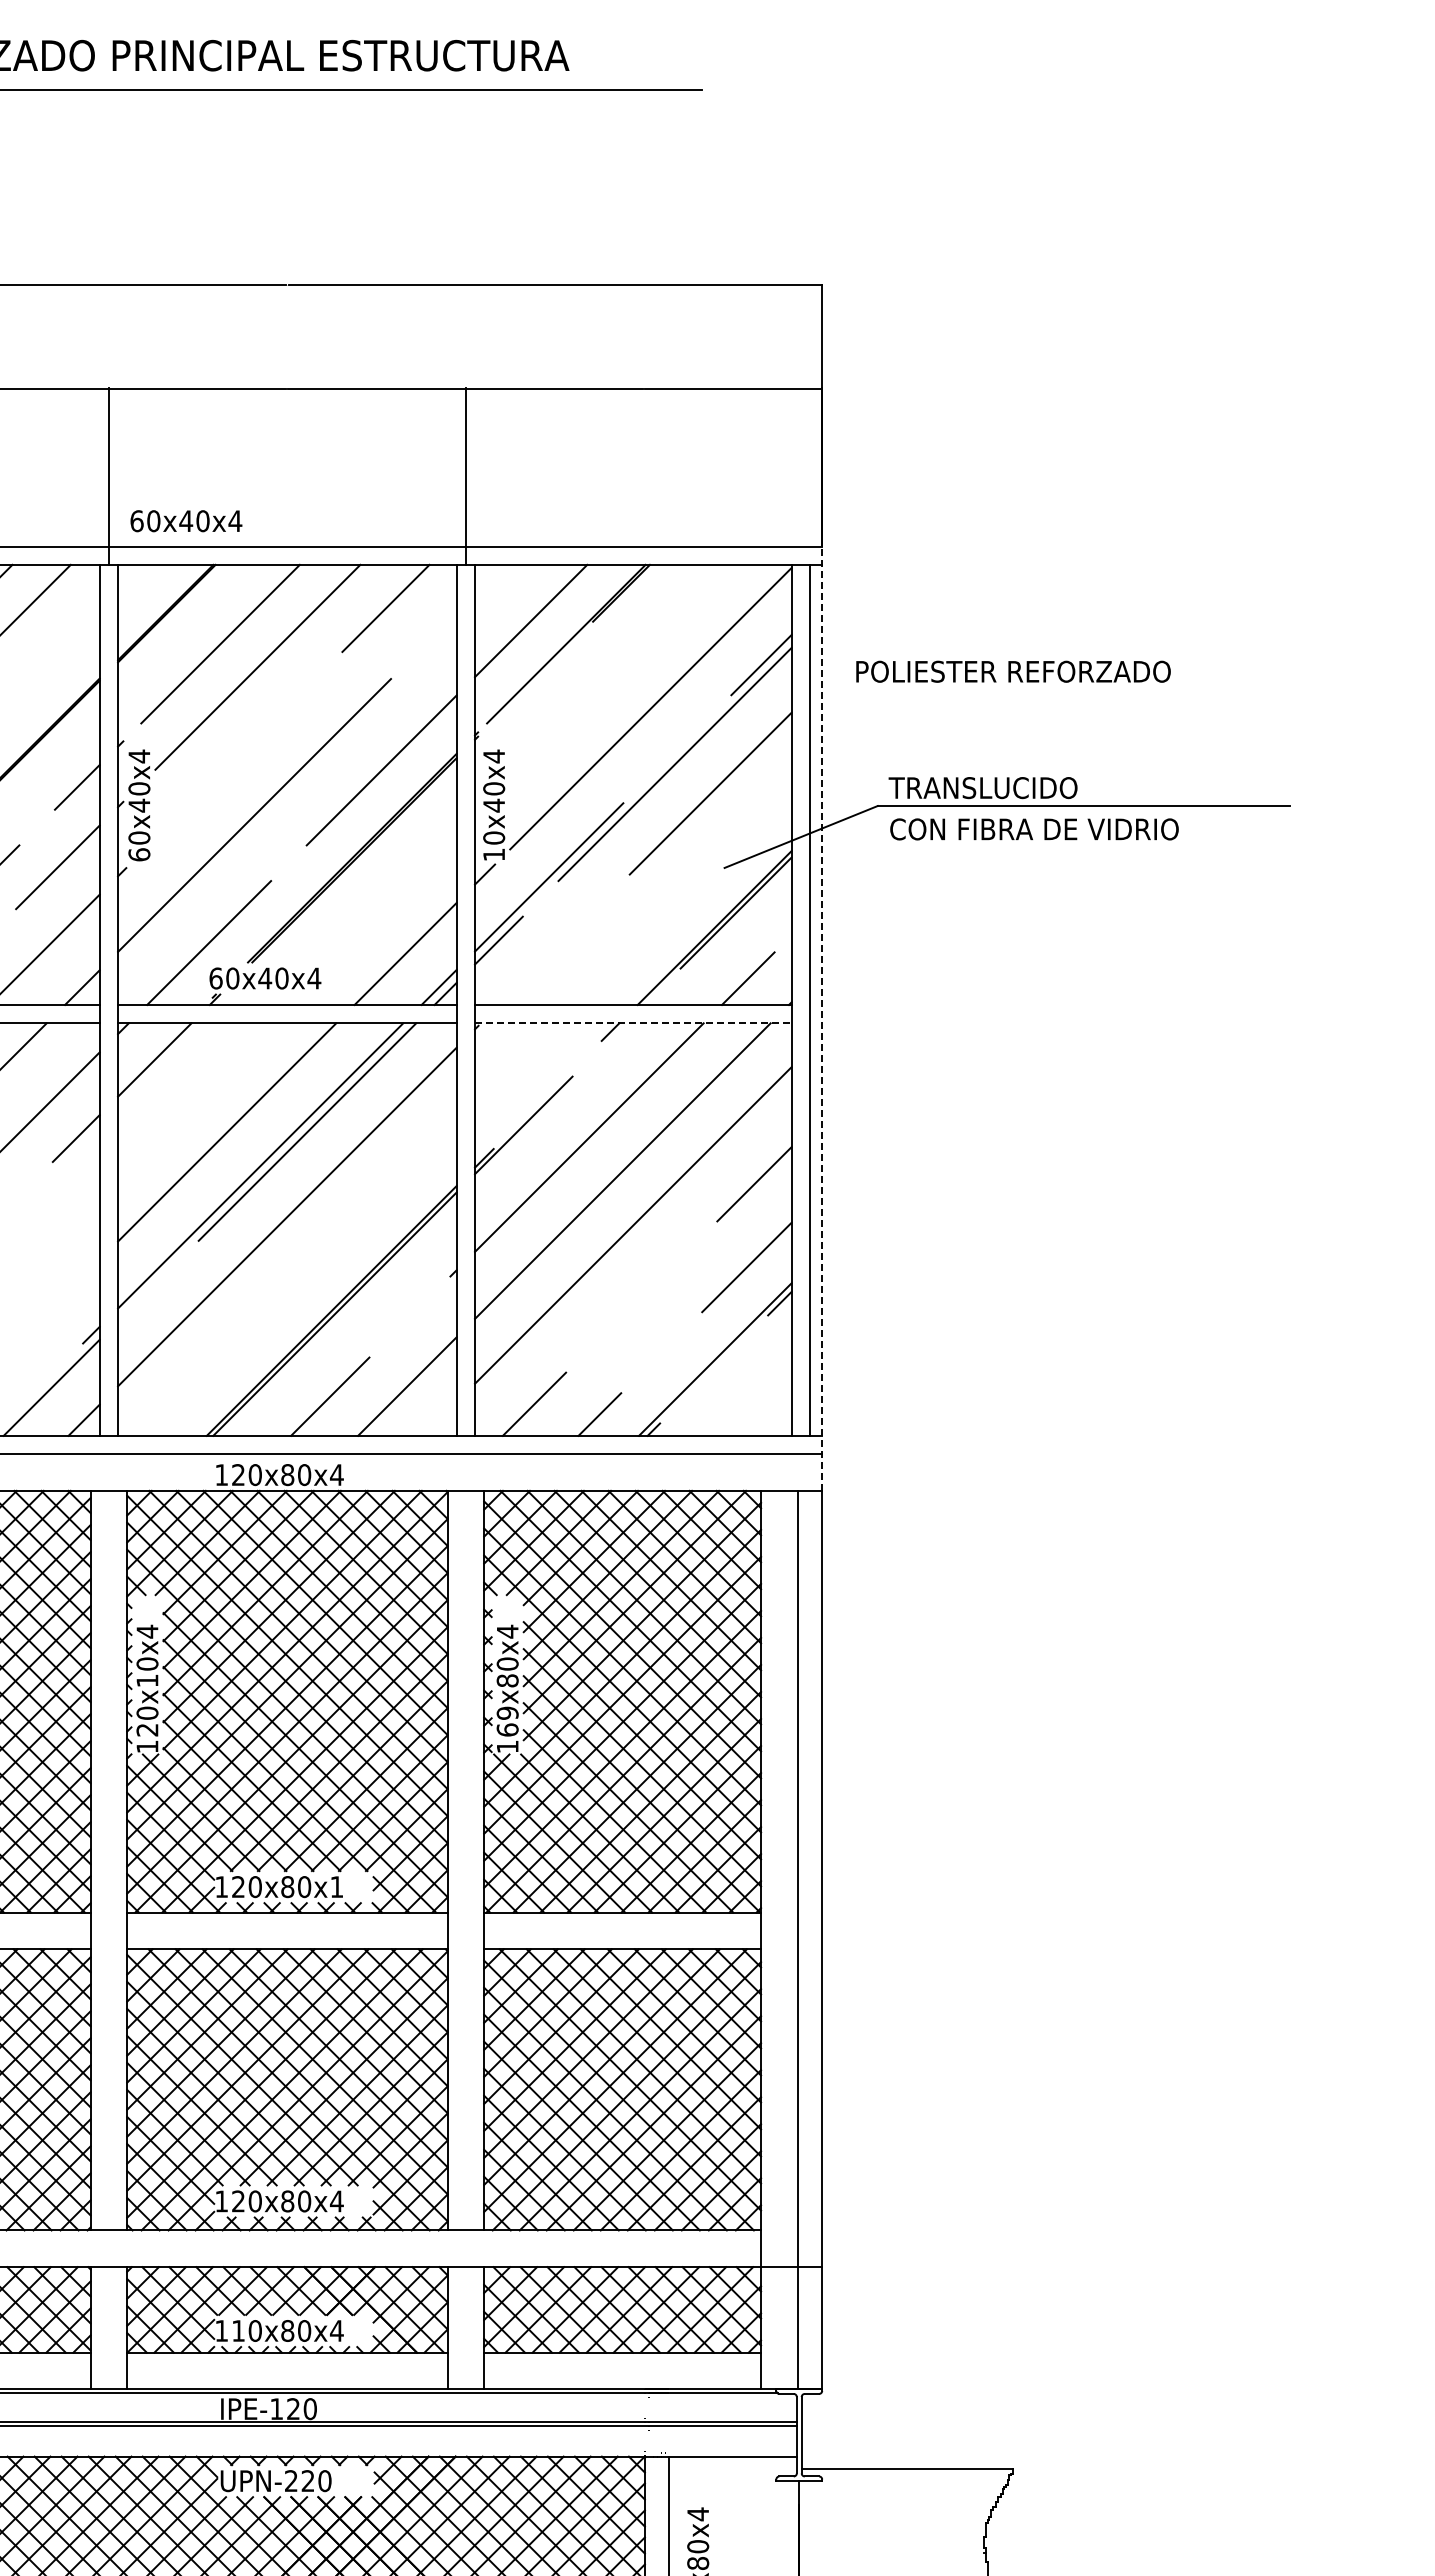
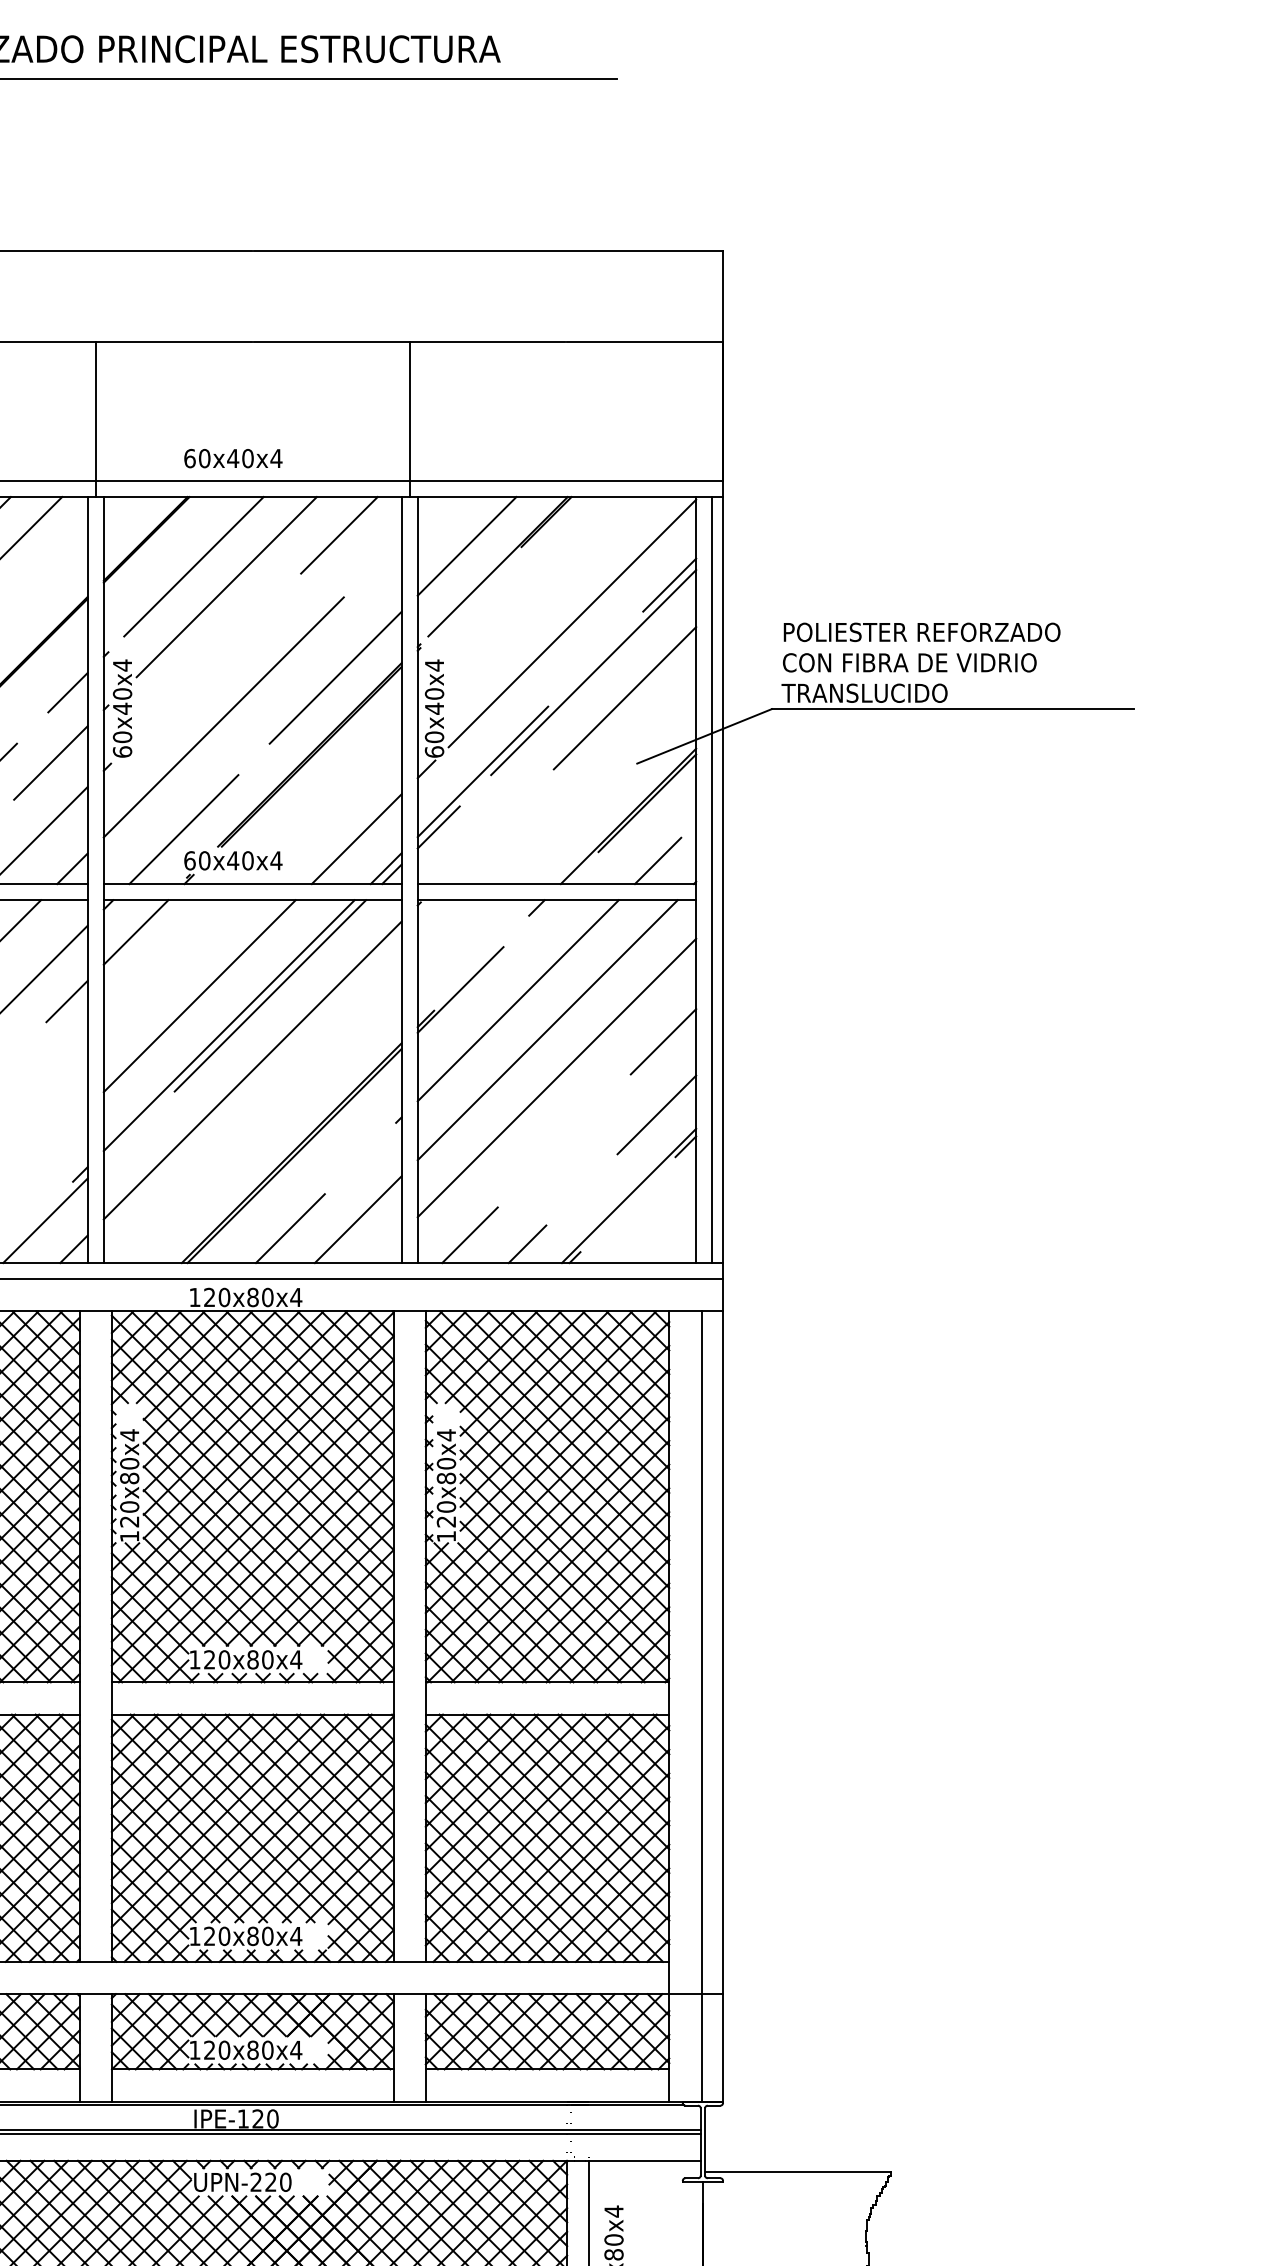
text: (186, 521) -> (233, 458), moved
text: (1013, 671) -> (922, 632), moved
text: (1034, 829) -> (909, 662), moved
text: (494, 854) -> (434, 751), 10x40x4 -> 60x40x4
line: (822, 1018) -> (723, 895), dashed -> solid
line: (633, 1023) -> (557, 900), dashed -> solid
text: (147, 1680) -> (129, 1478), 120x10x4 -> 120x80x4
text: (507, 1721) -> (446, 1514), 169x80x4 -> 120x80x4
text: (336, 1886) -> (295, 1659), 120x80x1 -> 120x80x4
text: (238, 2330) -> (209, 2049), 110x80x4 -> 120x80x4

